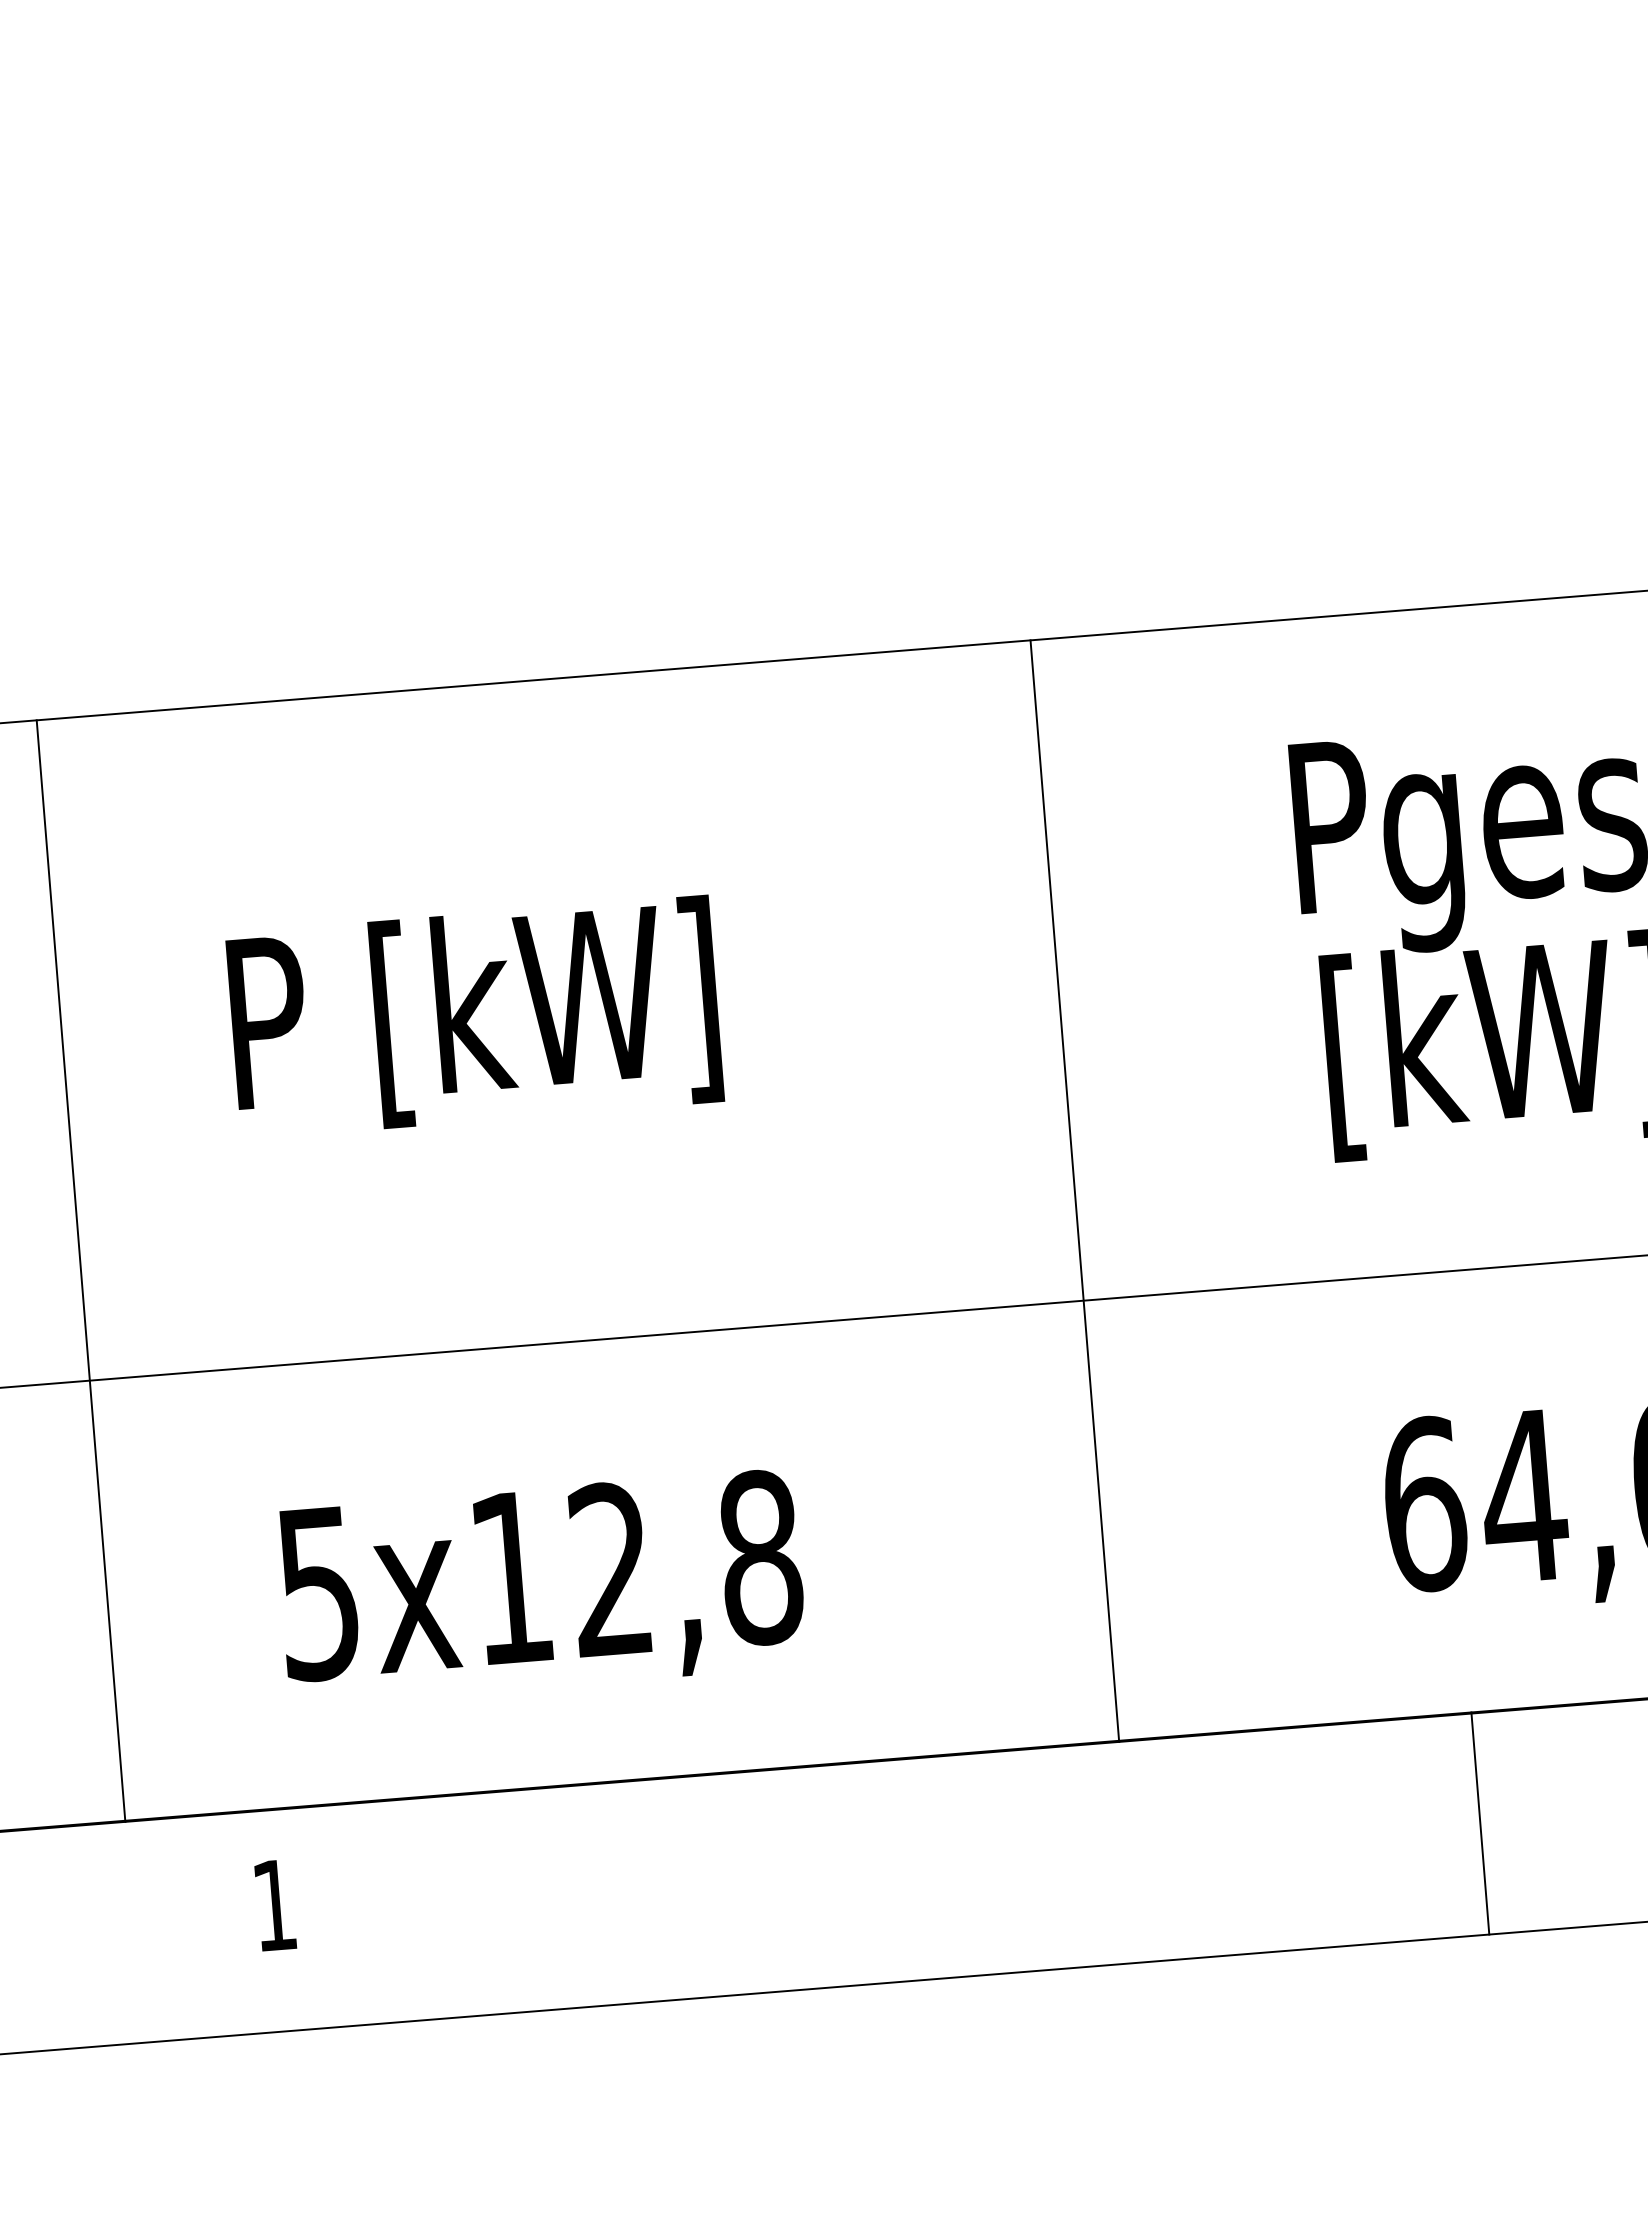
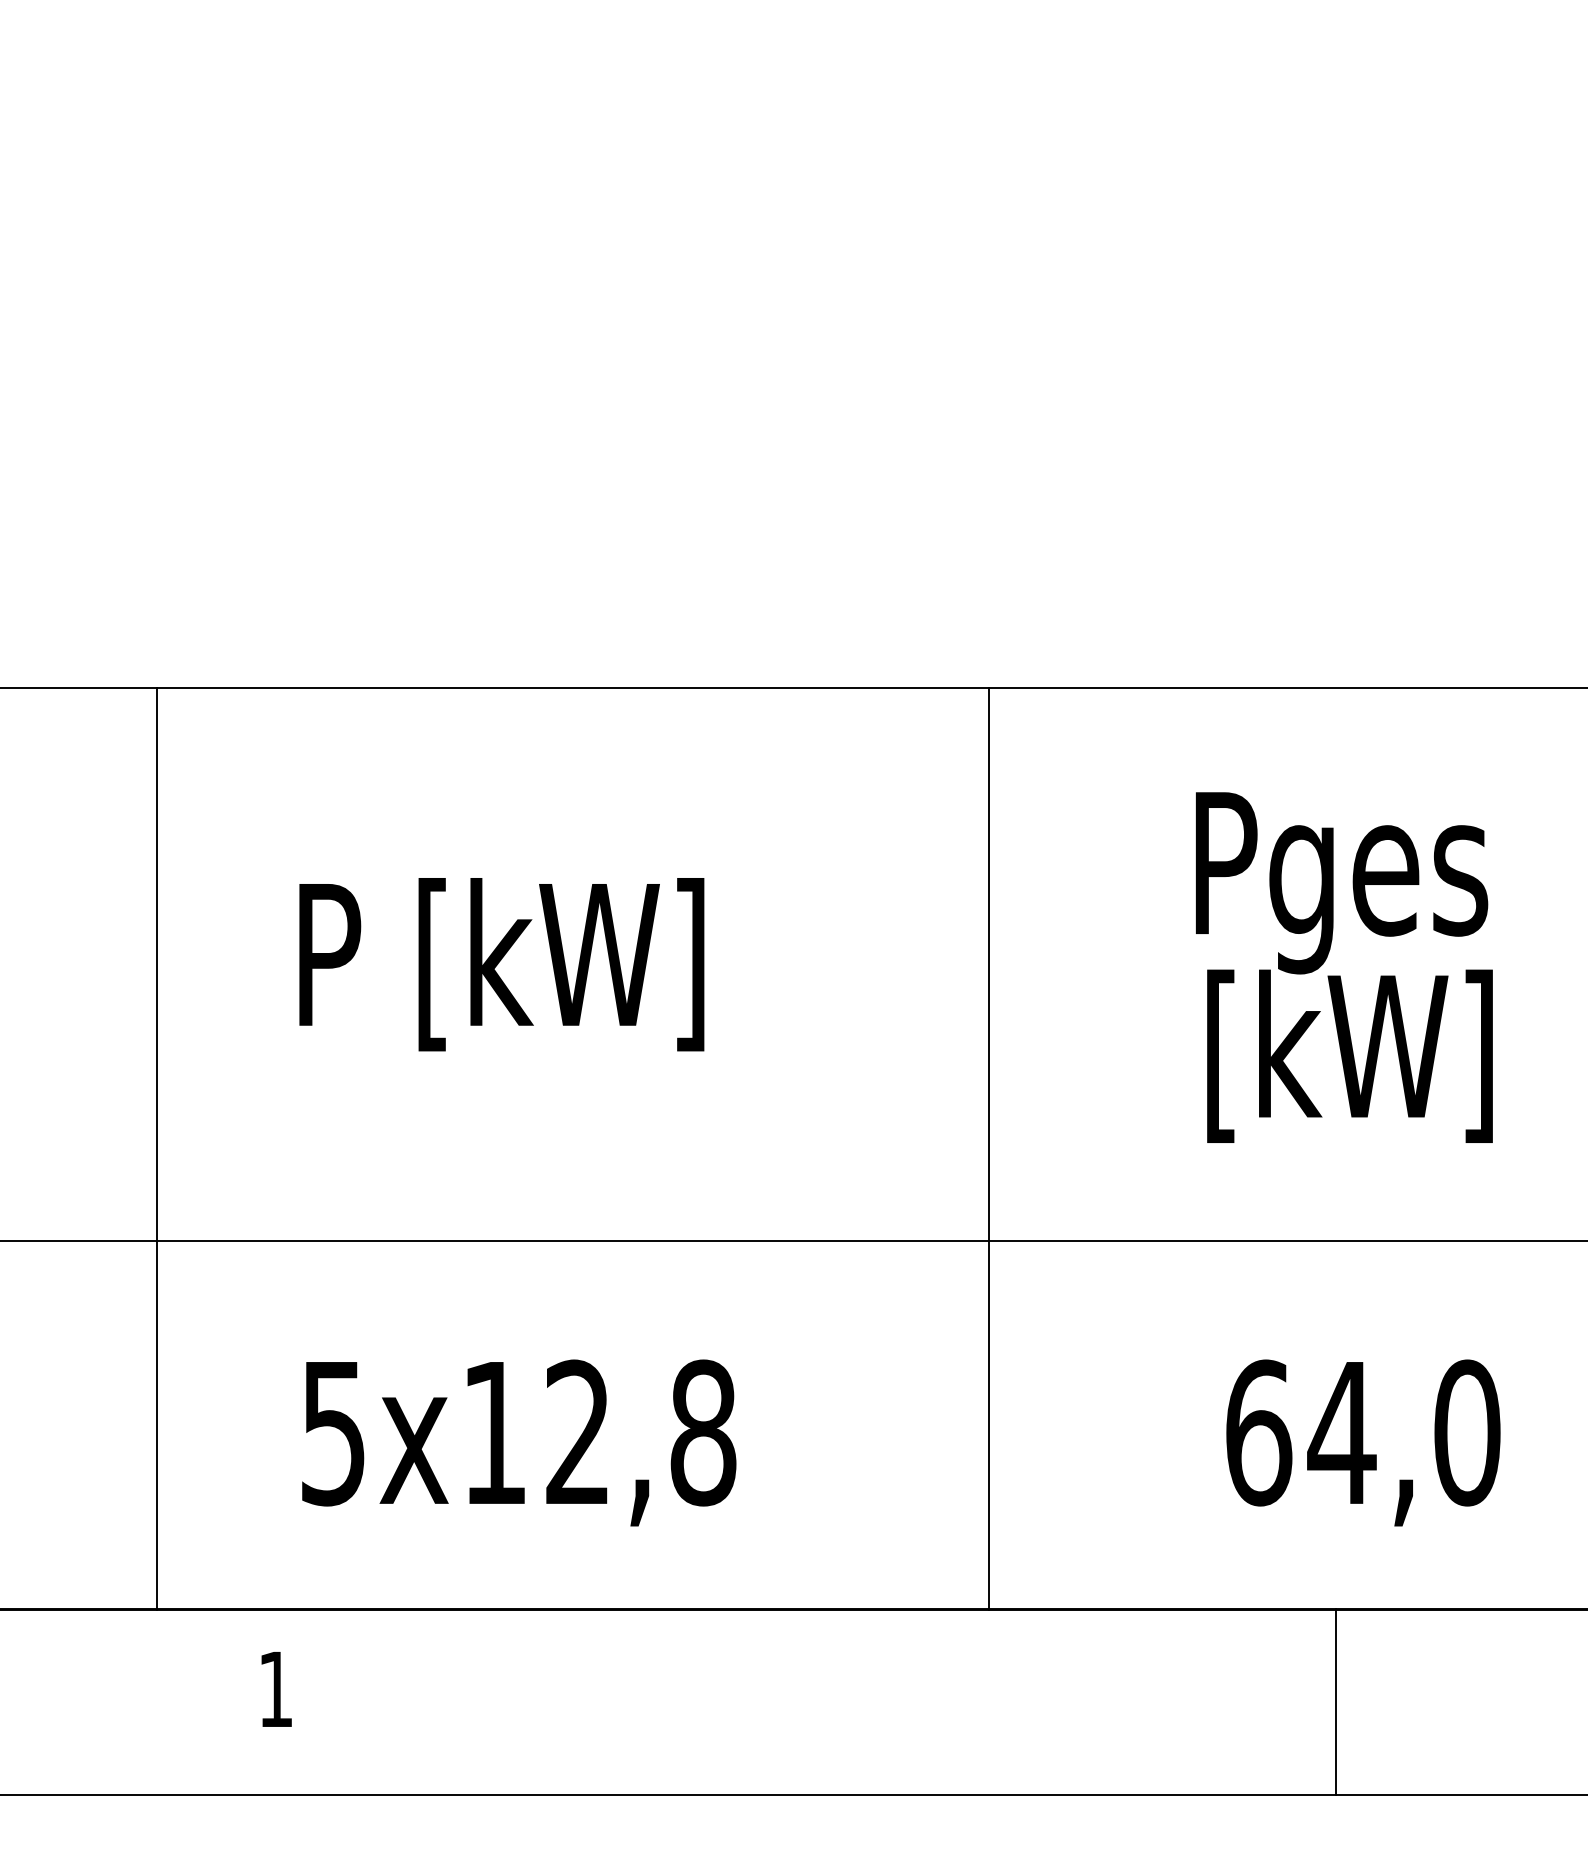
line: (1479, 1822) -> (1335, 1701), moved

